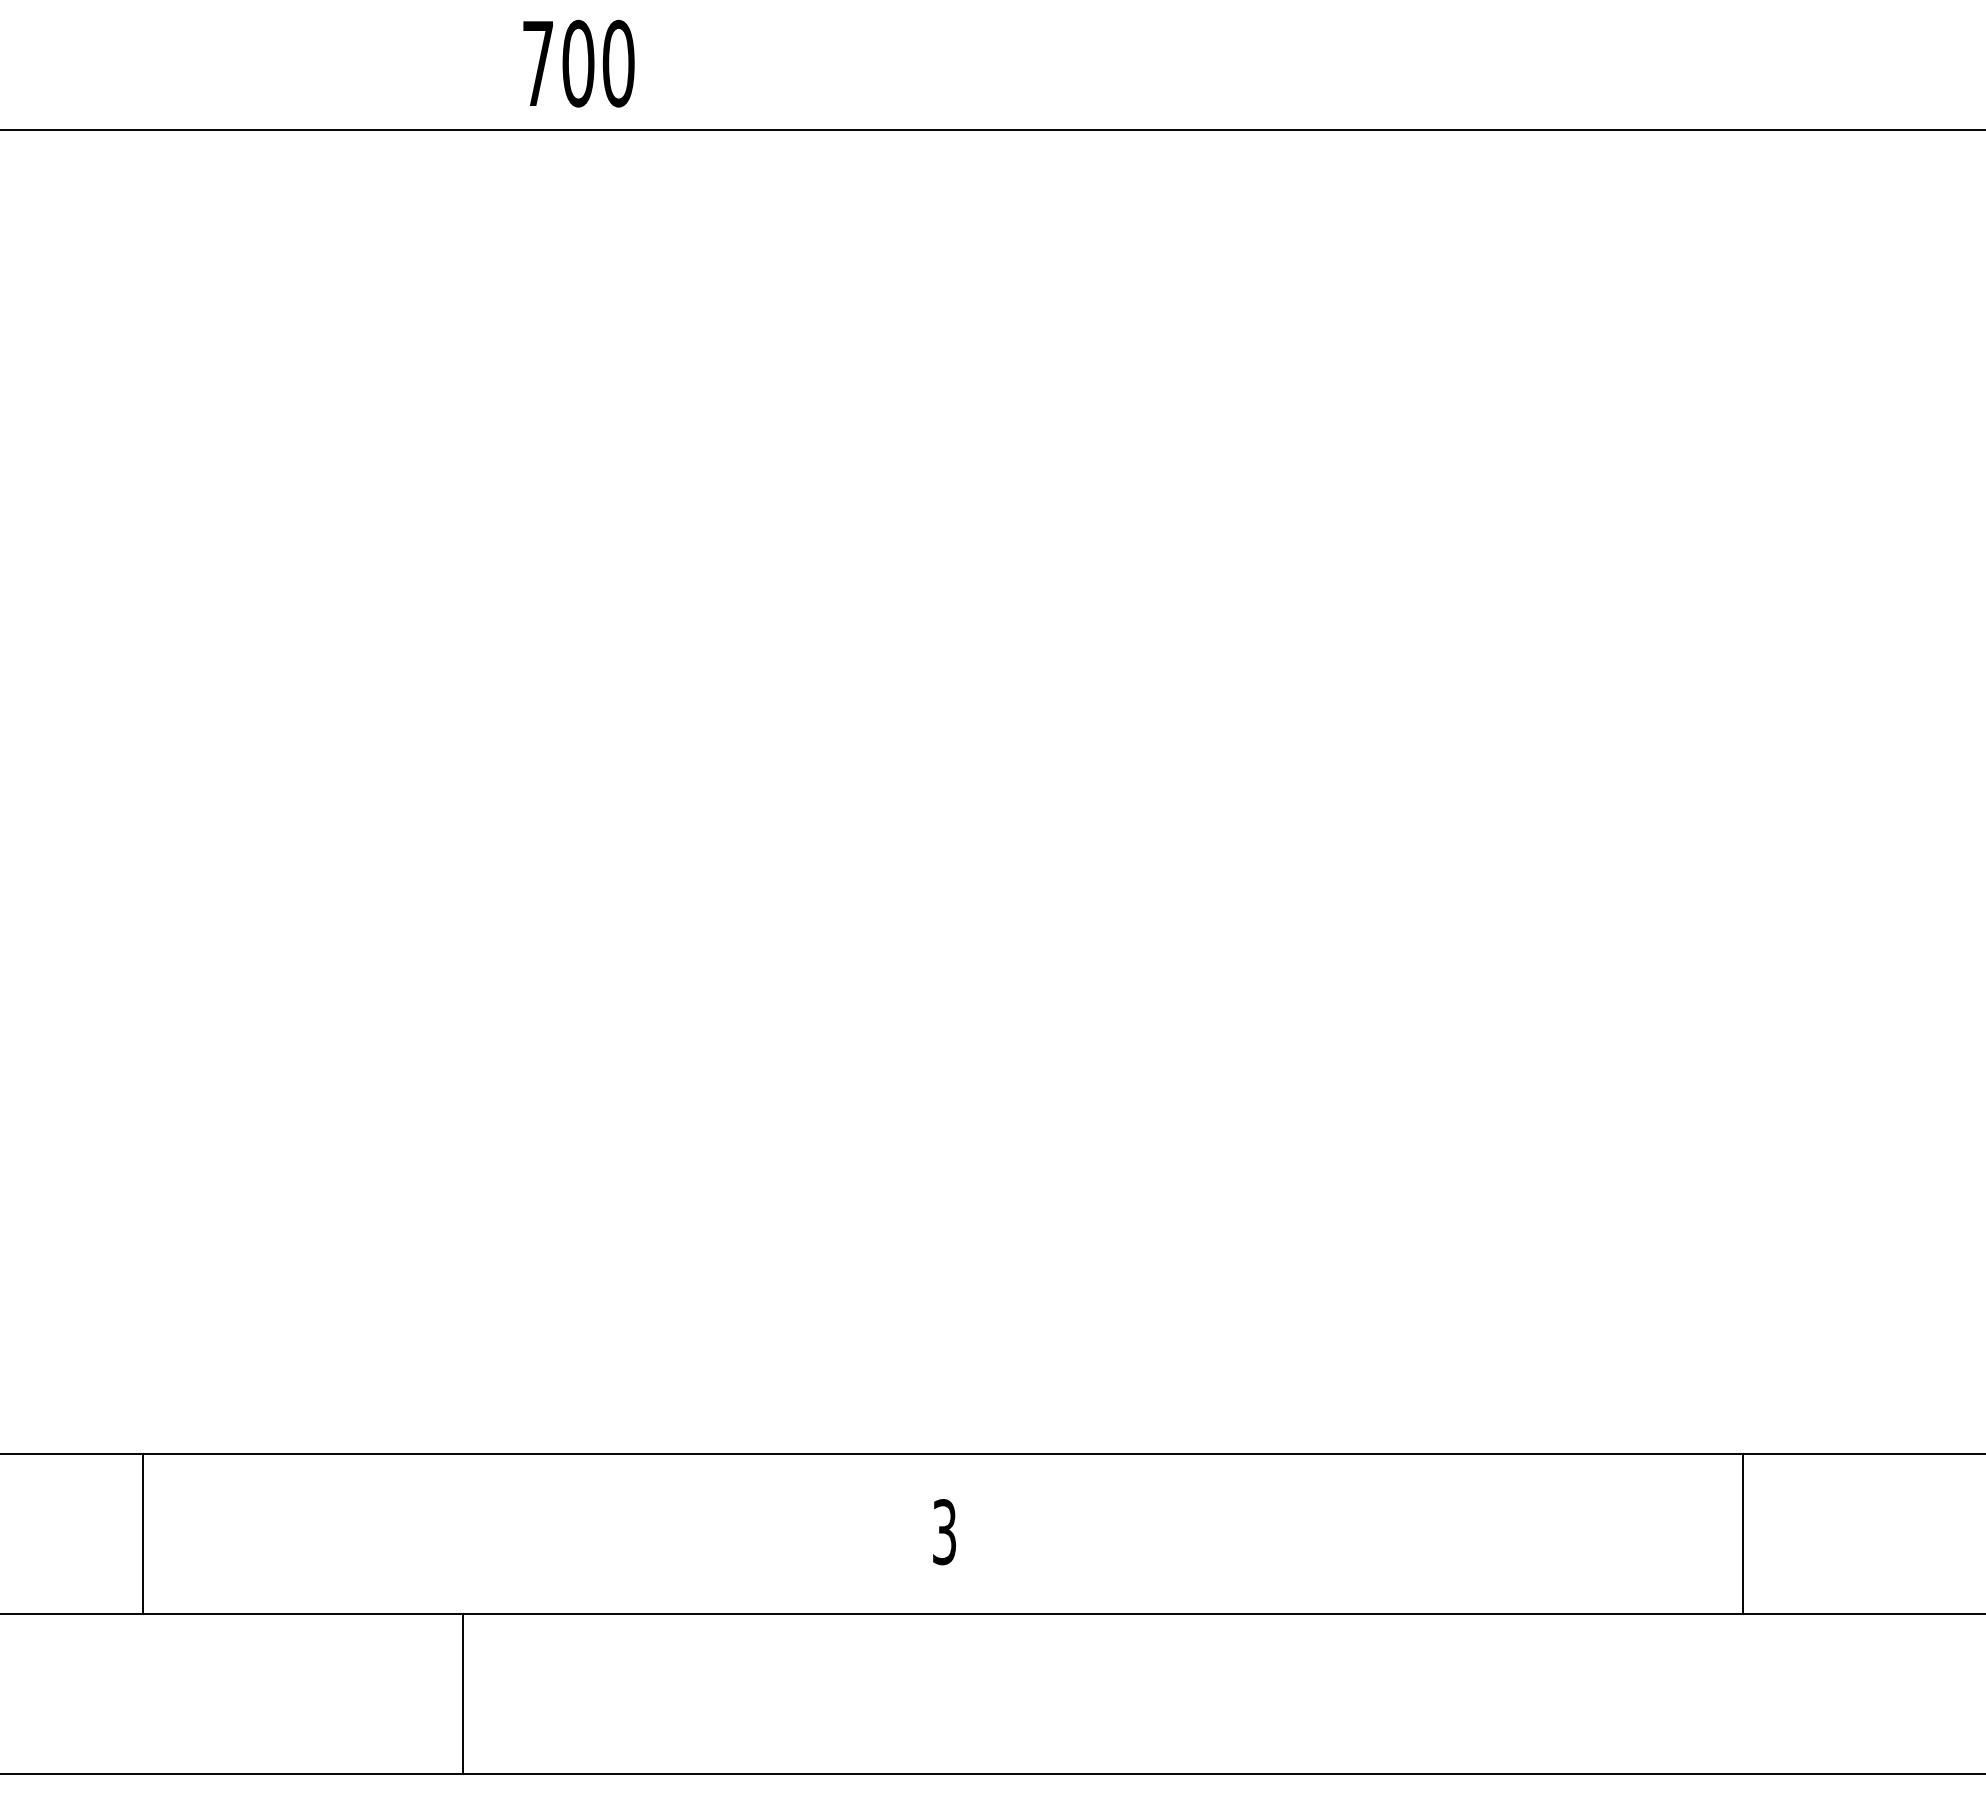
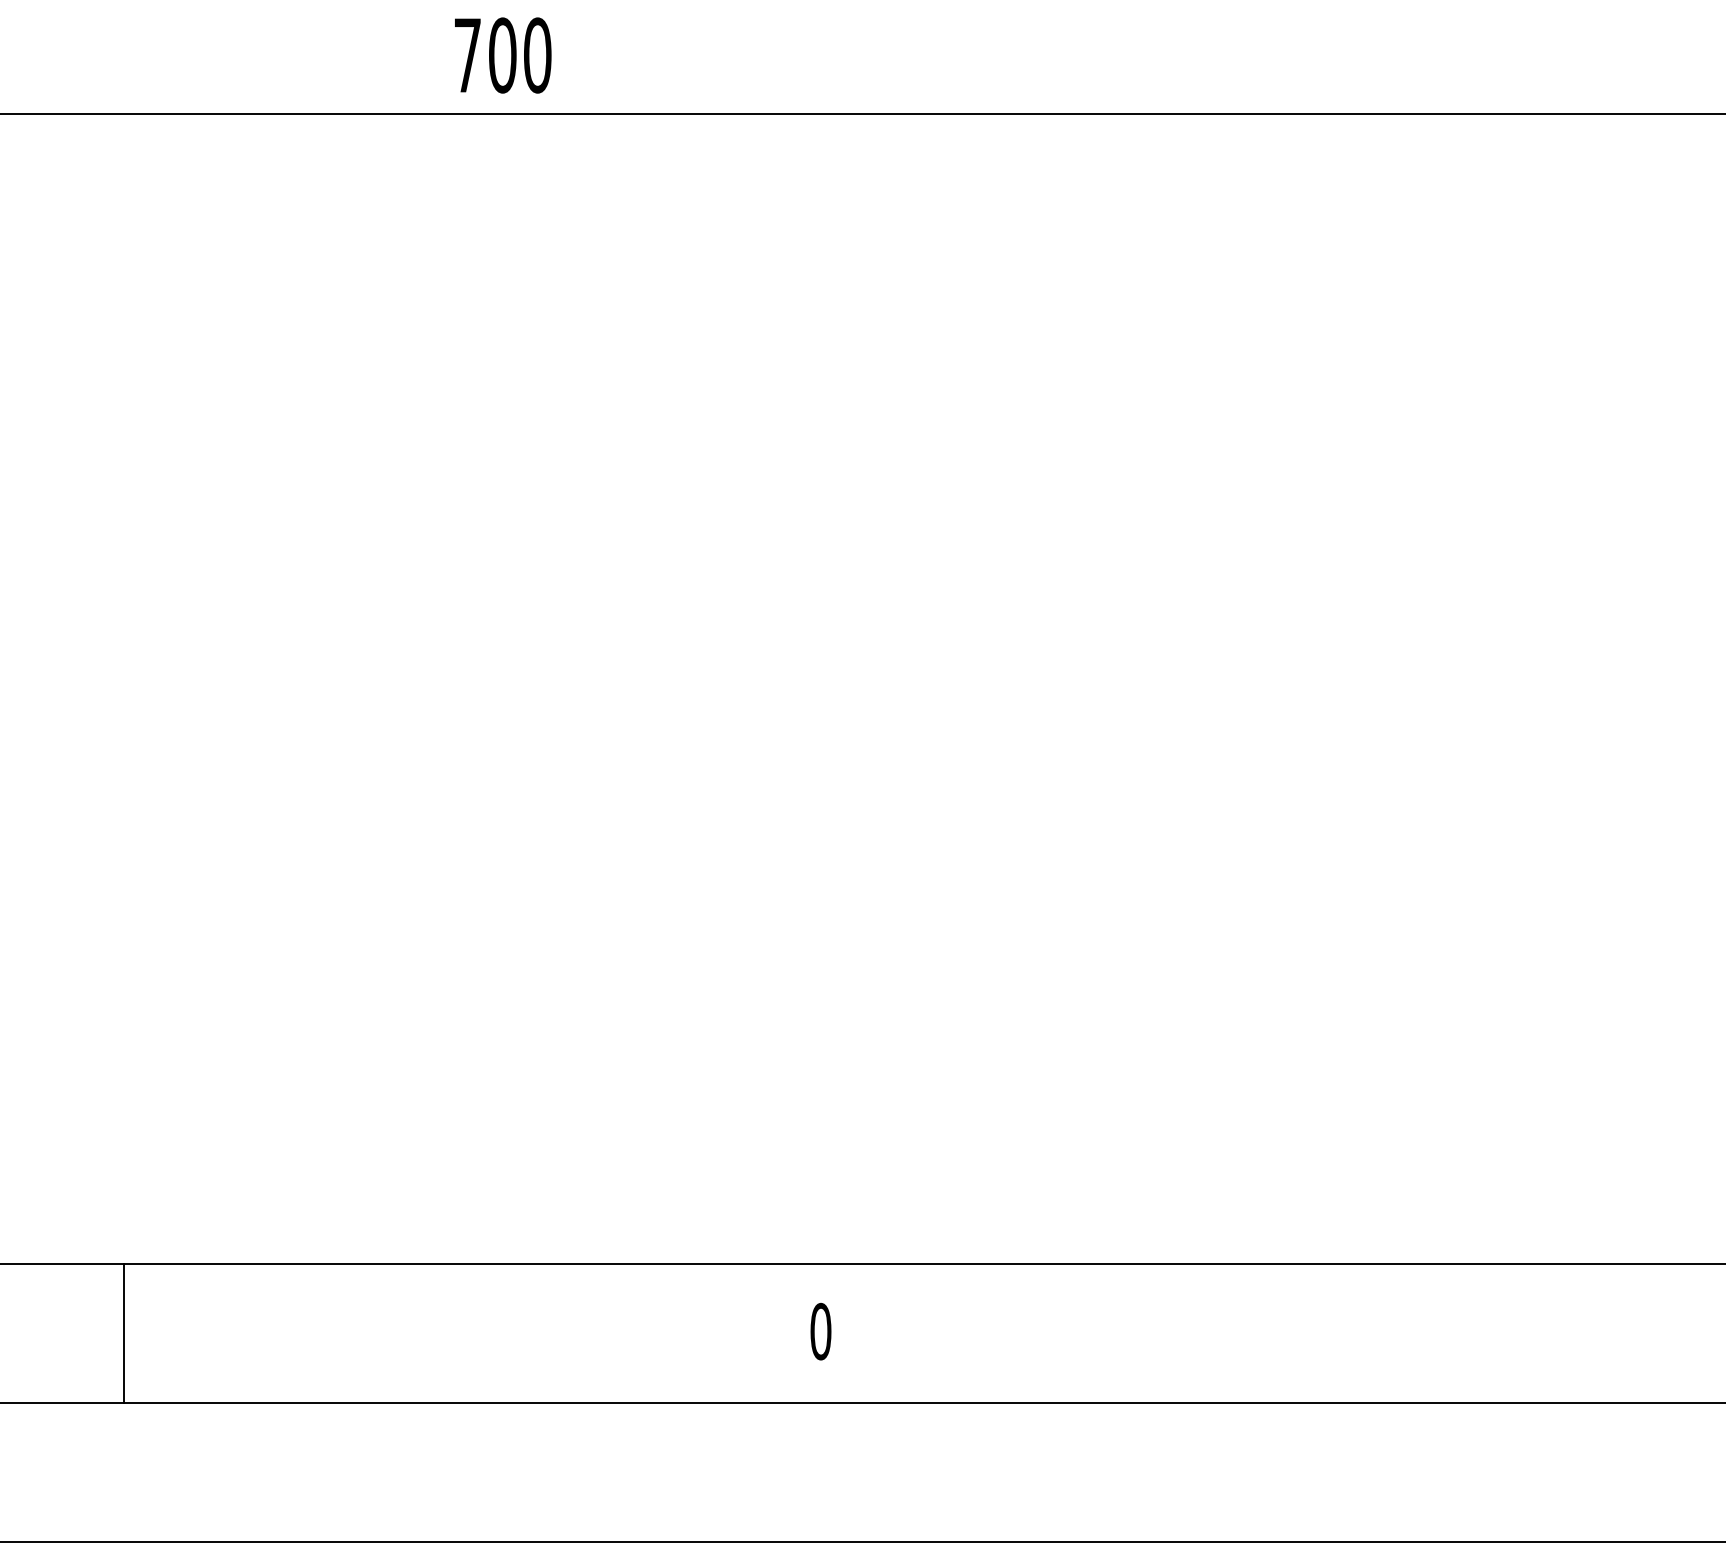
text: (944, 1531) -> (820, 1331), 3 -> 0
line: (1743, 1533) -> (1515, 1332), removed
line: (463, 1694) -> (402, 1472), removed

